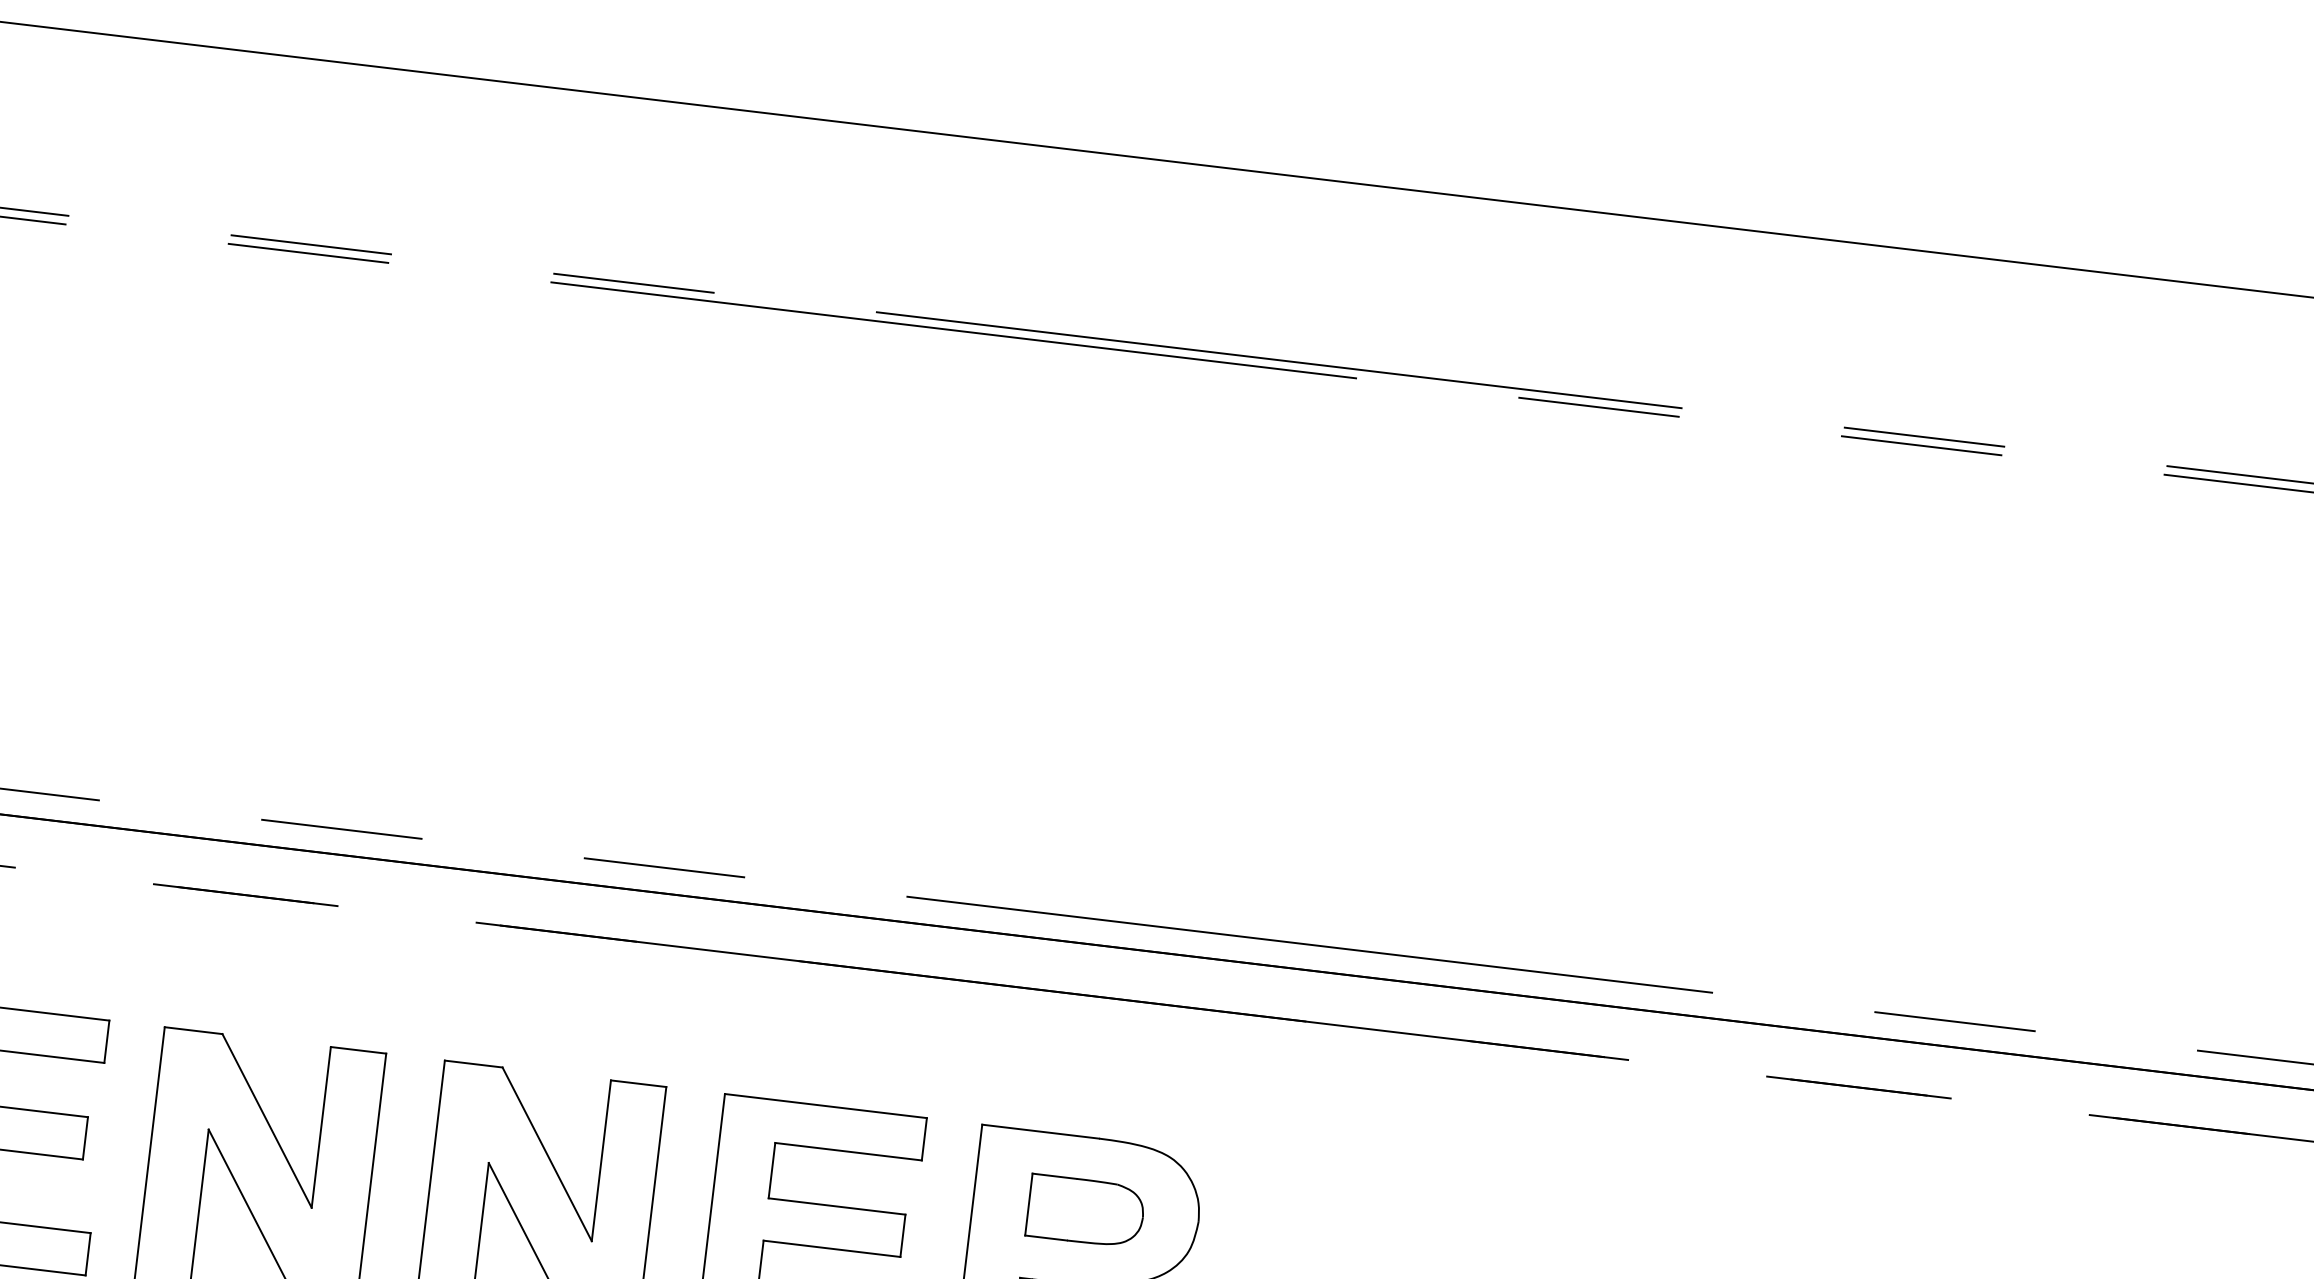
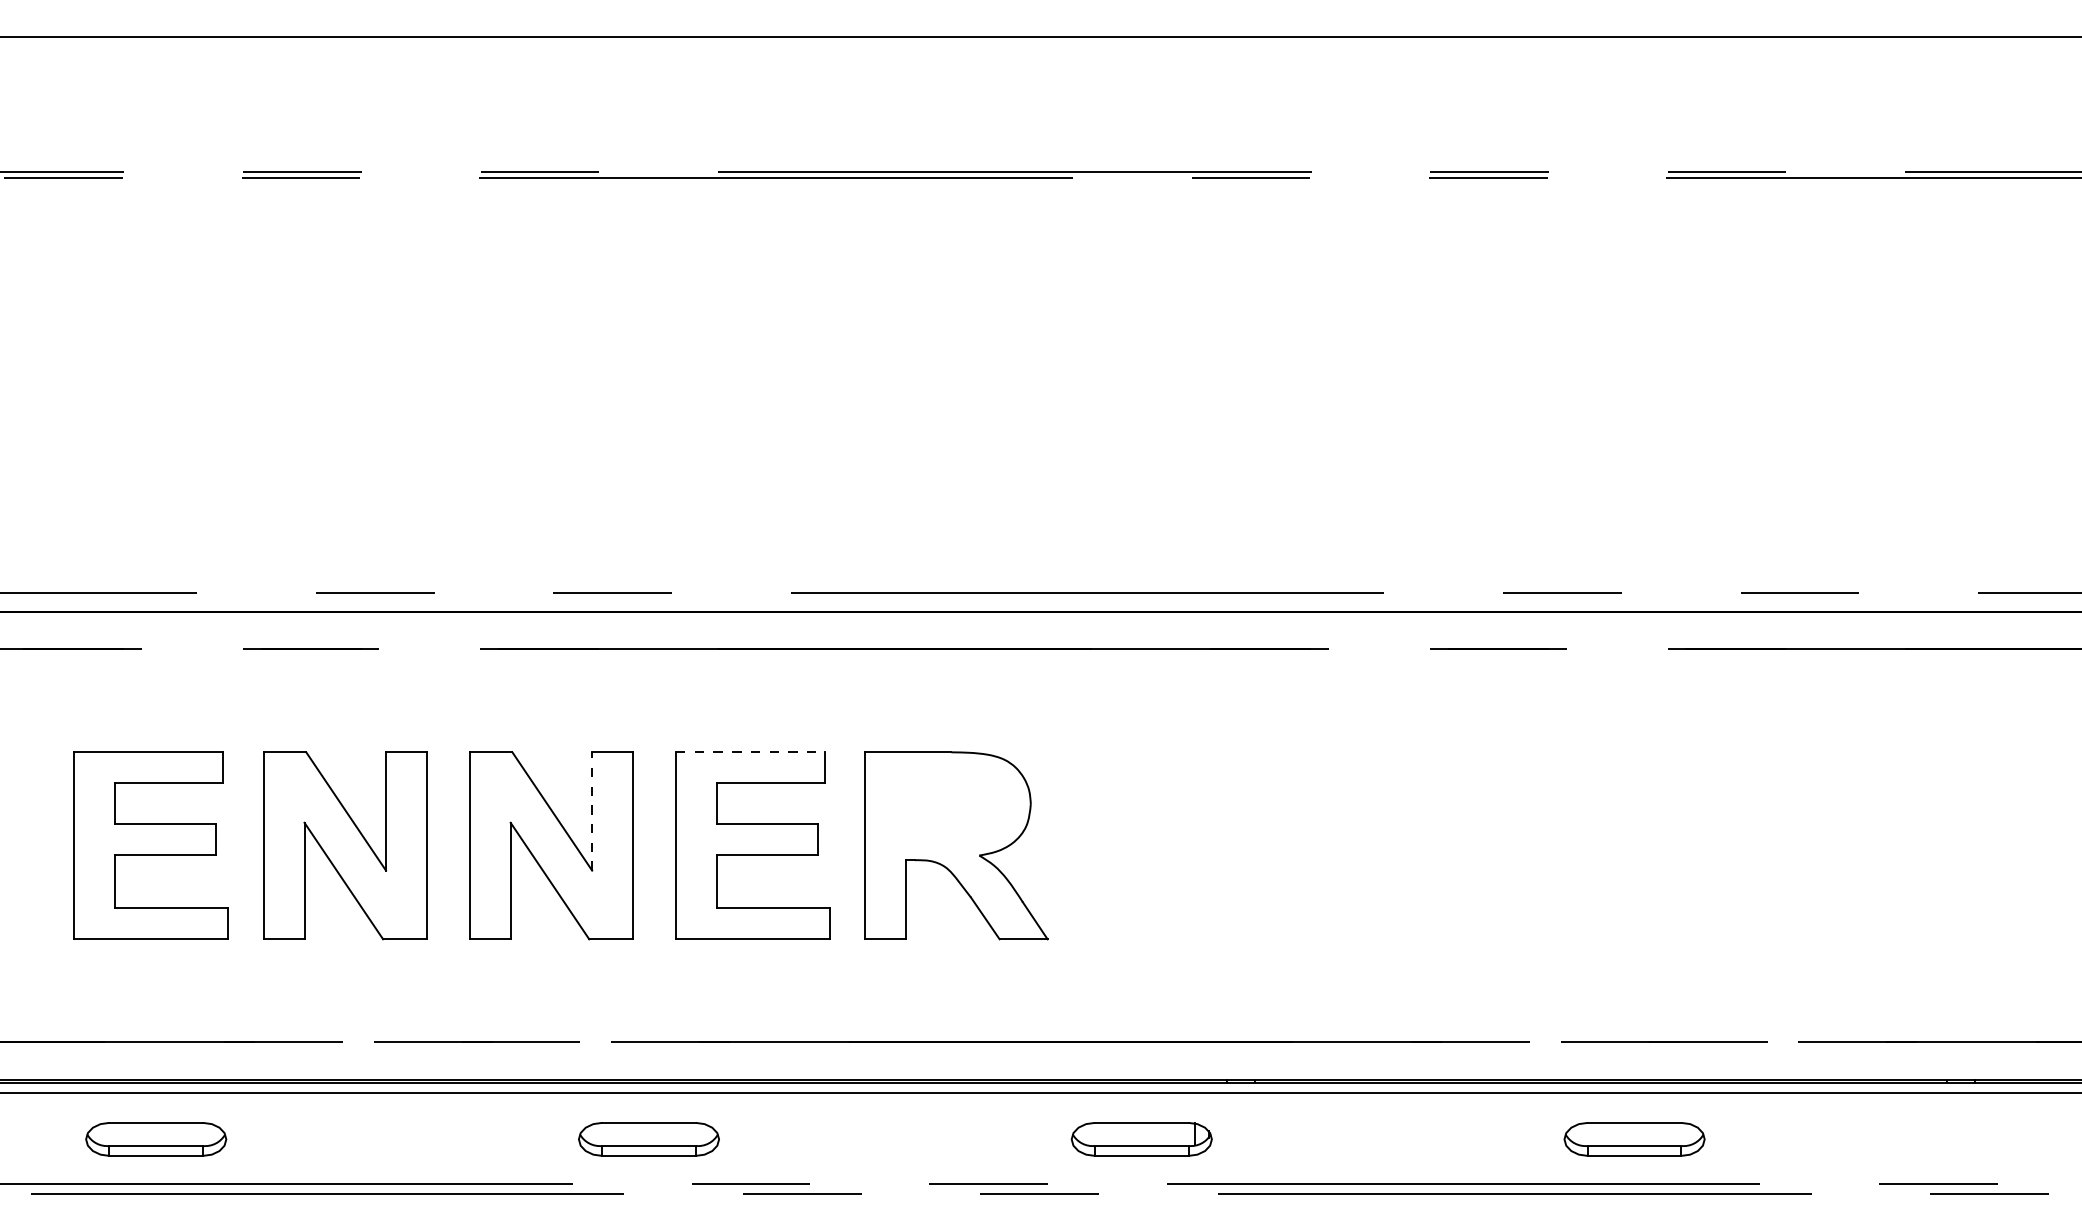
line: (826, 1106) -> (750, 752), solid -> dashed
line: (601, 1159) -> (592, 810), solid -> dashed
part: (1085, 1210) -> (947, 805), removed

